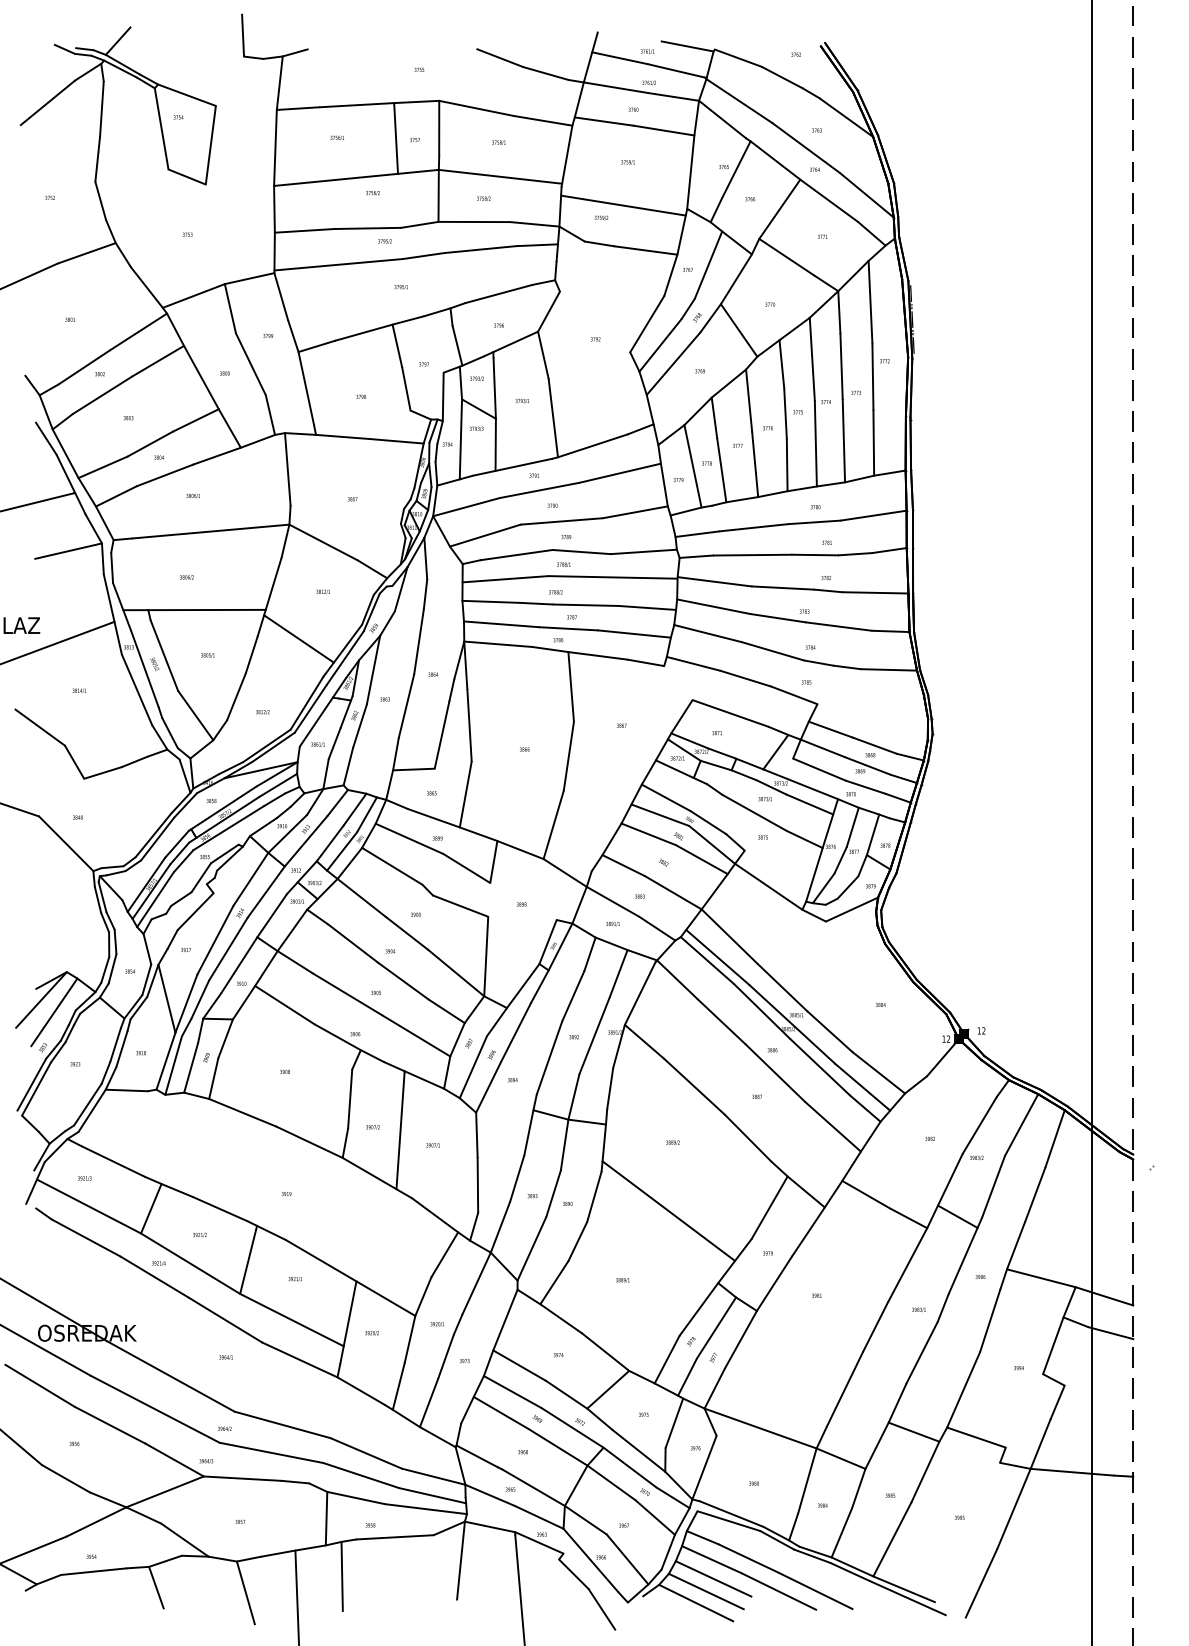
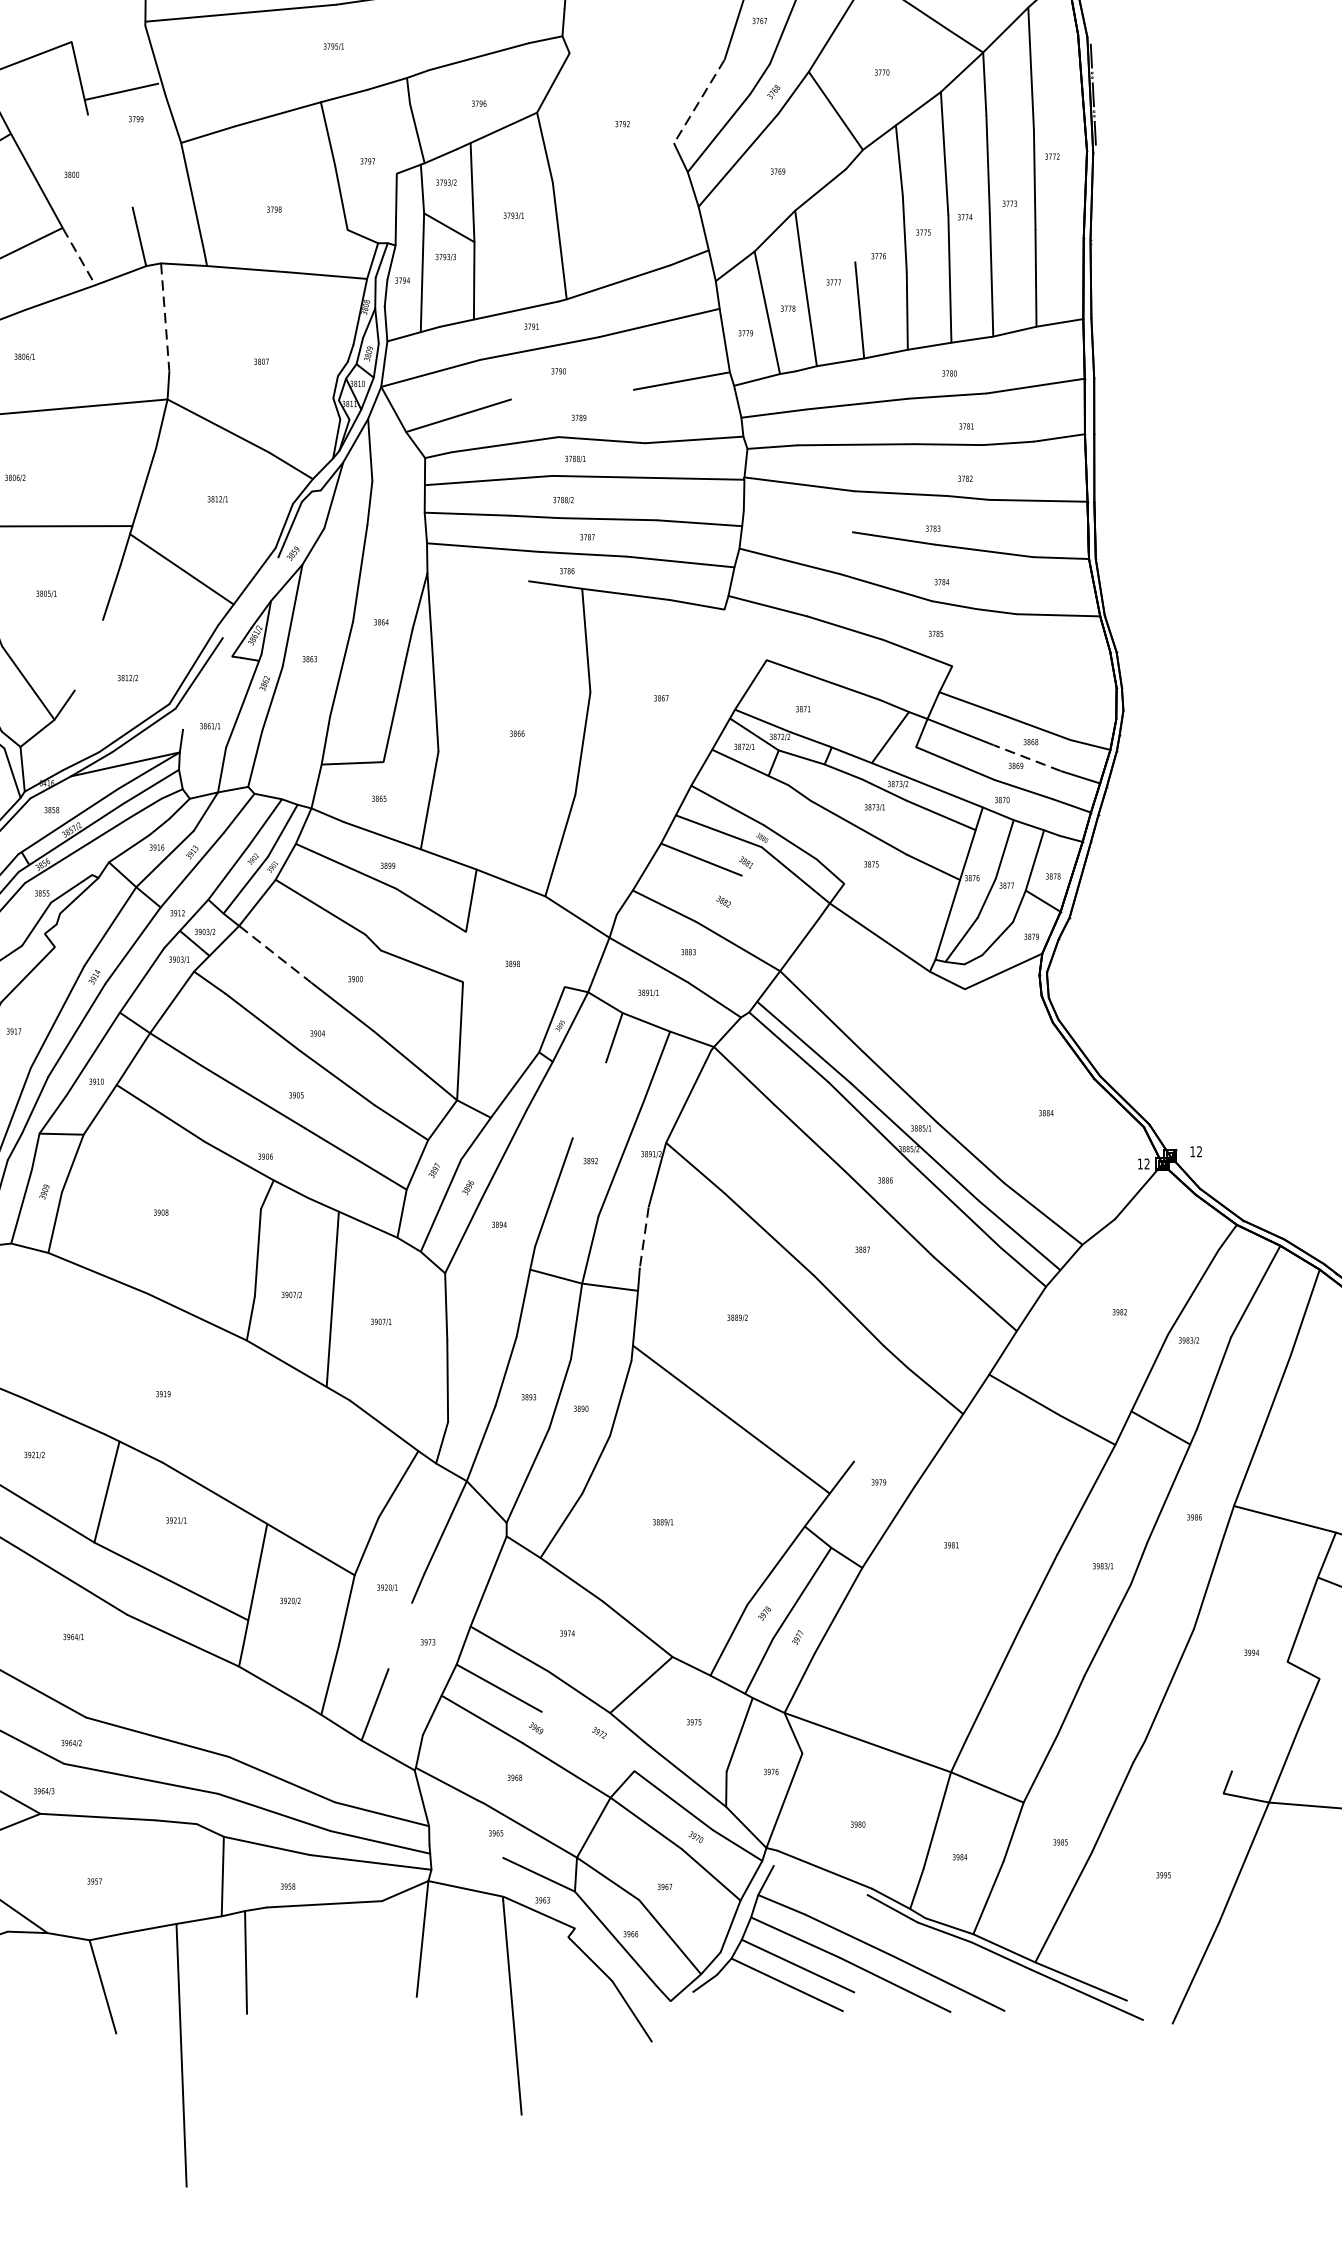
line: (249, 278) -> (121, 91), moved
line: (647, 324) -> (699, 102), solid -> dashed
line: (250, 363) -> (109, 159), removed
line: (749, 400) -> (851, 214), removed
line: (229, 428) -> (78, 256), solid -> dashed
line: (287, 469) -> (164, 317), solid -> dashed
line: (561, 521) -> (571, 394), removed
line: (713, 606) -> (797, 521), removed
line: (497, 643) -> (476, 576), removed
line: (344, 657) -> (249, 596), removed
line: (236, 696) -> (88, 654), removed
line: (316, 722) -> (207, 693), removed
line: (867, 765) -> (1026, 757), solid -> dashed
line: (701, 859) -> (779, 897), removed
line: (361, 898) -> (274, 954), solid -> dashed
line: (573, 996) -> (589, 1100), removed
line: (610, 1089) -> (644, 1238), solid -> dashed
line: (769, 1207) -> (881, 1414), removed
line: (445, 1356) -> (399, 1635), removed
line: (572, 1427) -> (588, 1741), removed
line: (914, 1431) -> (1096, 1747), removed
line: (976, 1437) -> (1188, 1755), removed
line: (489, 1494) -> (464, 1840), removed
line: (728, 1520) -> (820, 1879), removed
line: (696, 1603) -> (772, 2002), removed

